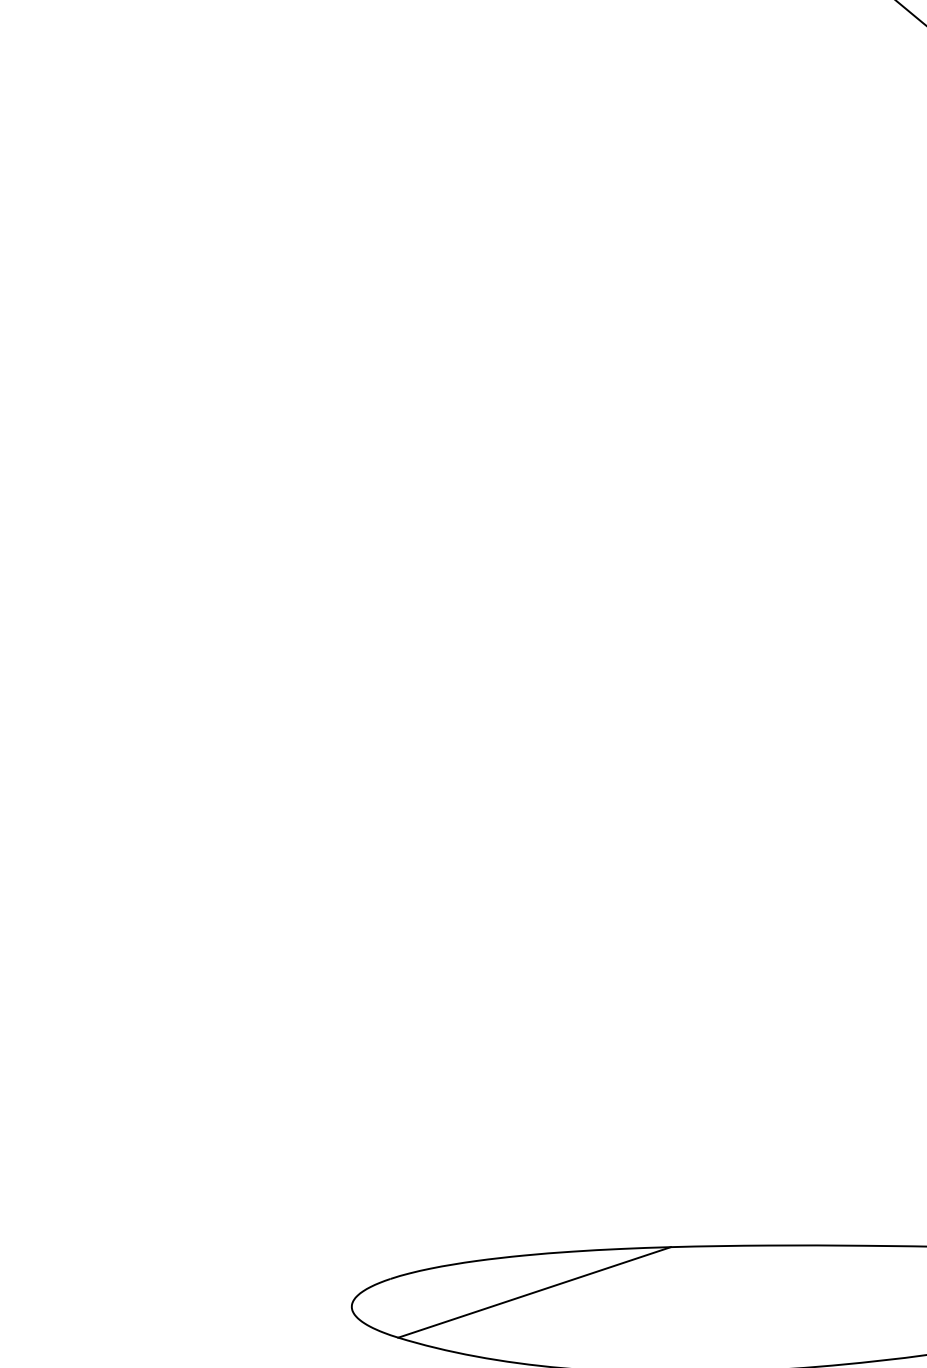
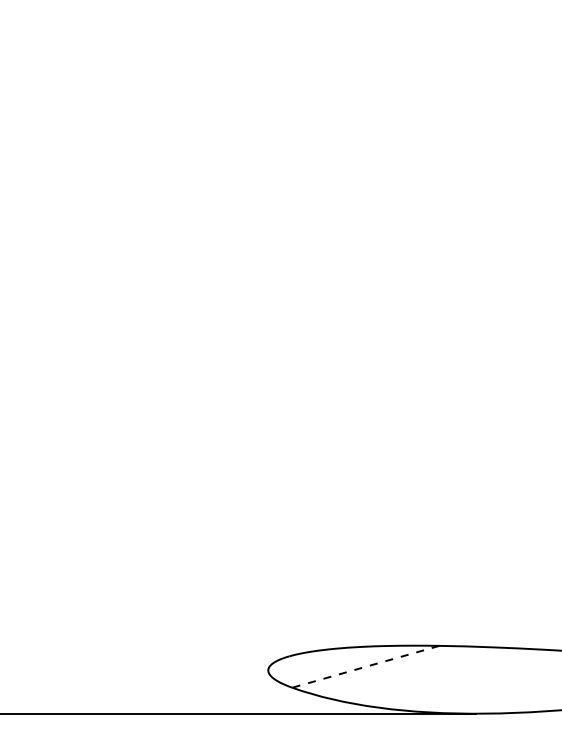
line: (533, 1291) -> (365, 666), solid -> dashed

